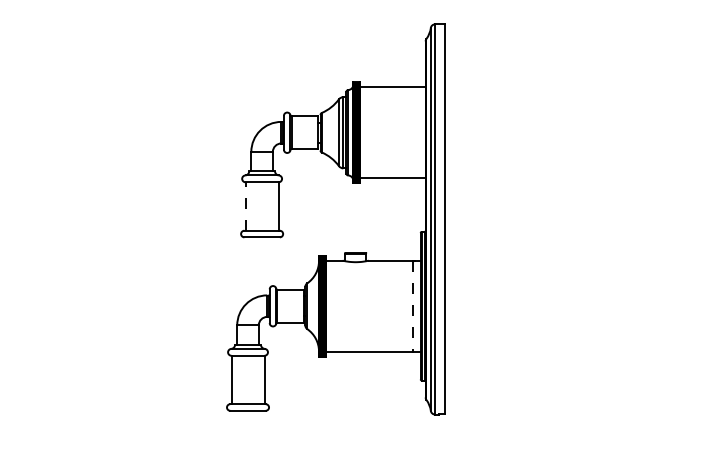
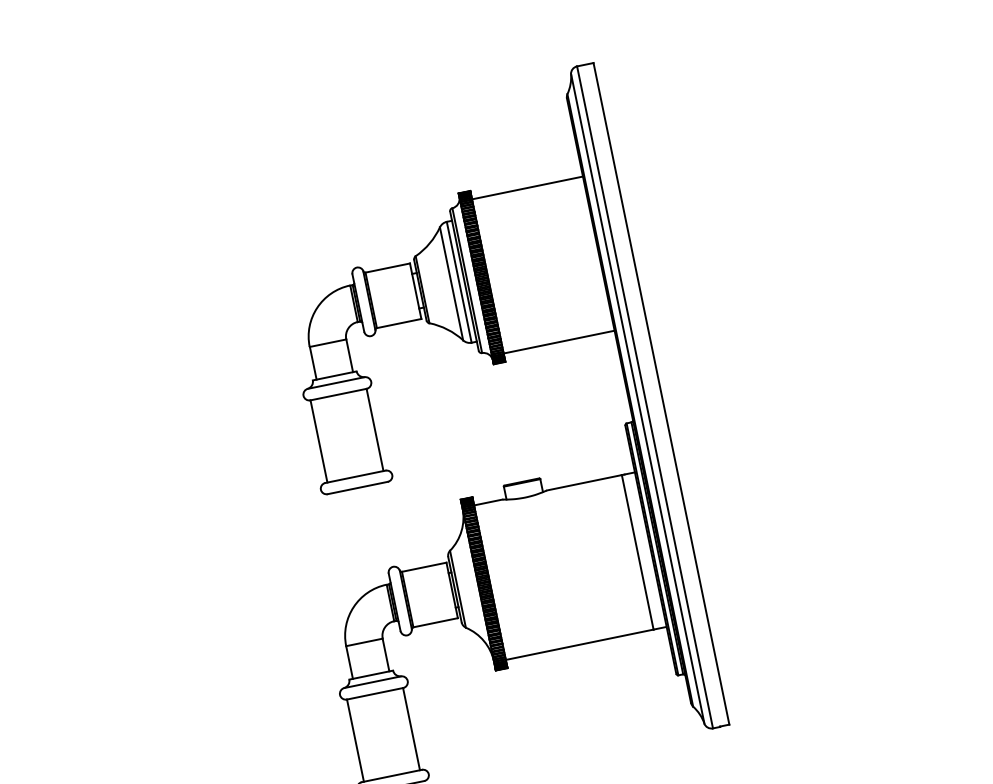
line: (245, 206) -> (318, 441), dashed -> solid
line: (413, 306) -> (638, 552), dashed -> solid

